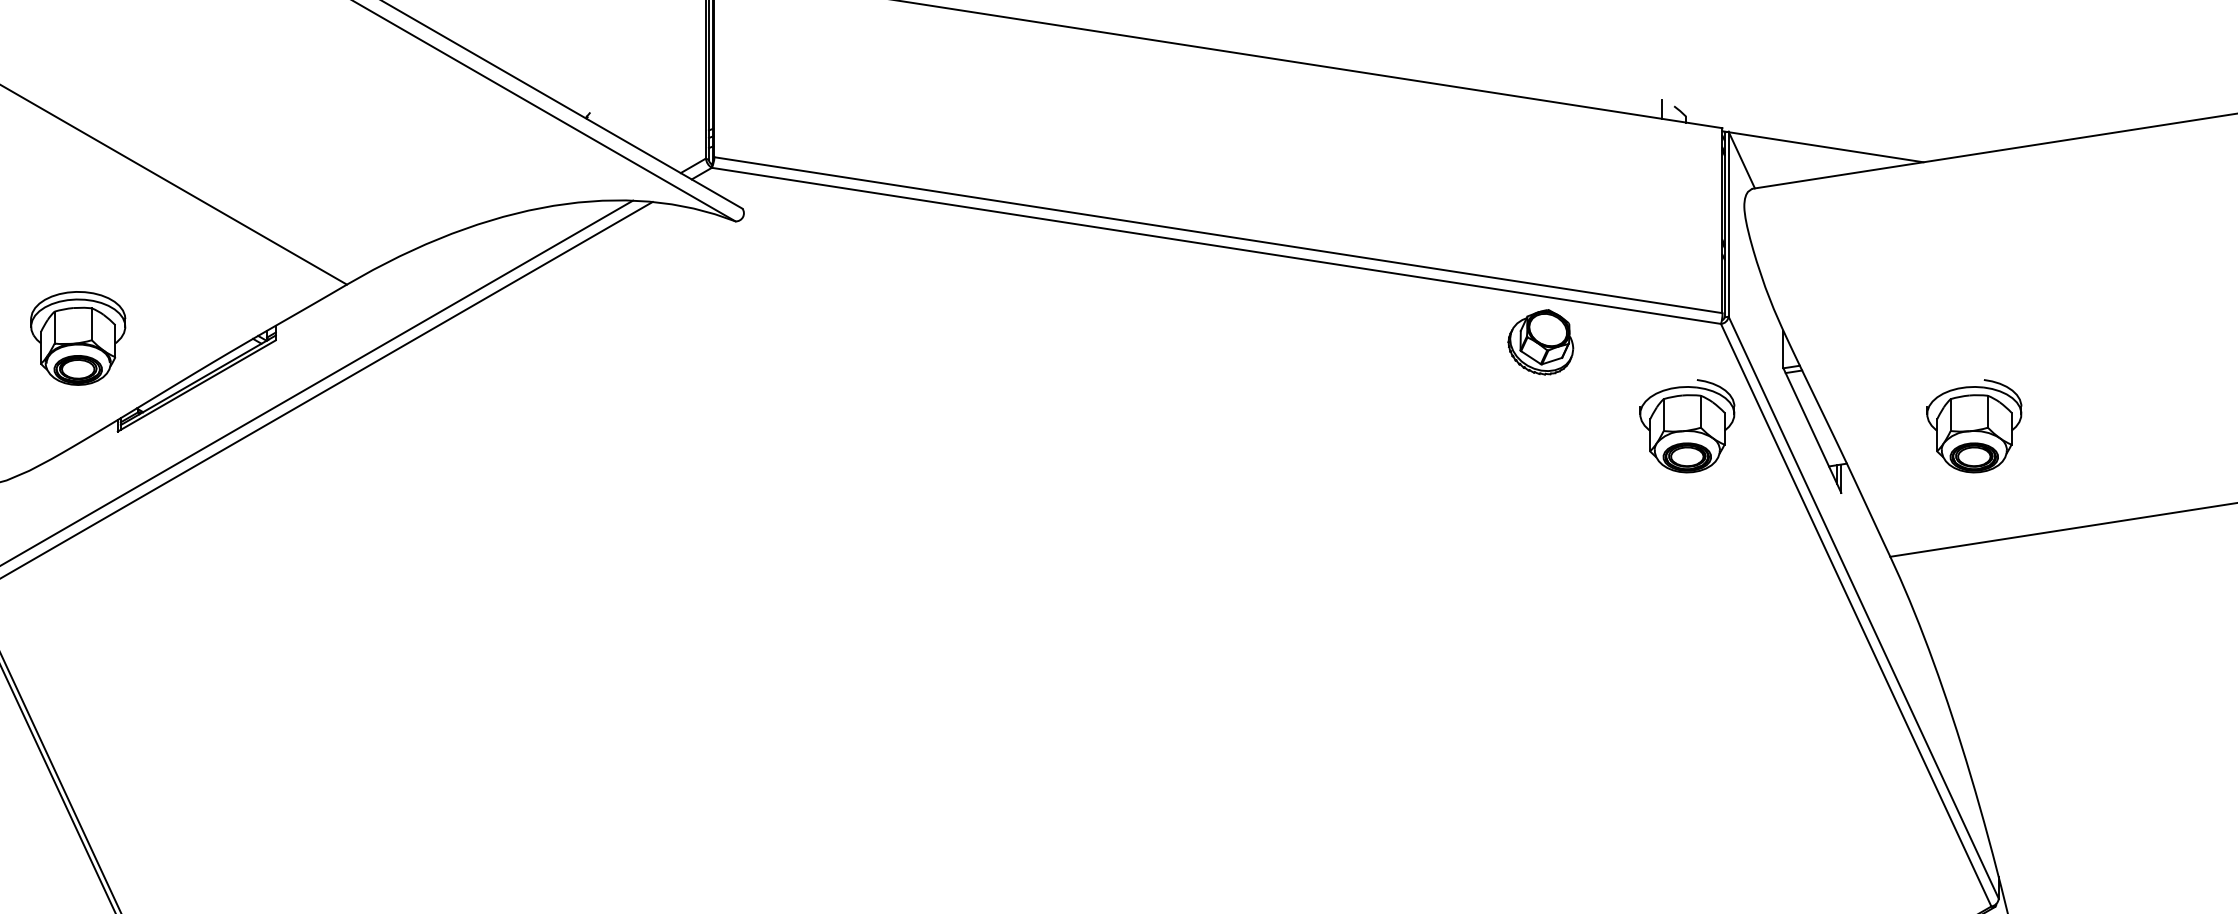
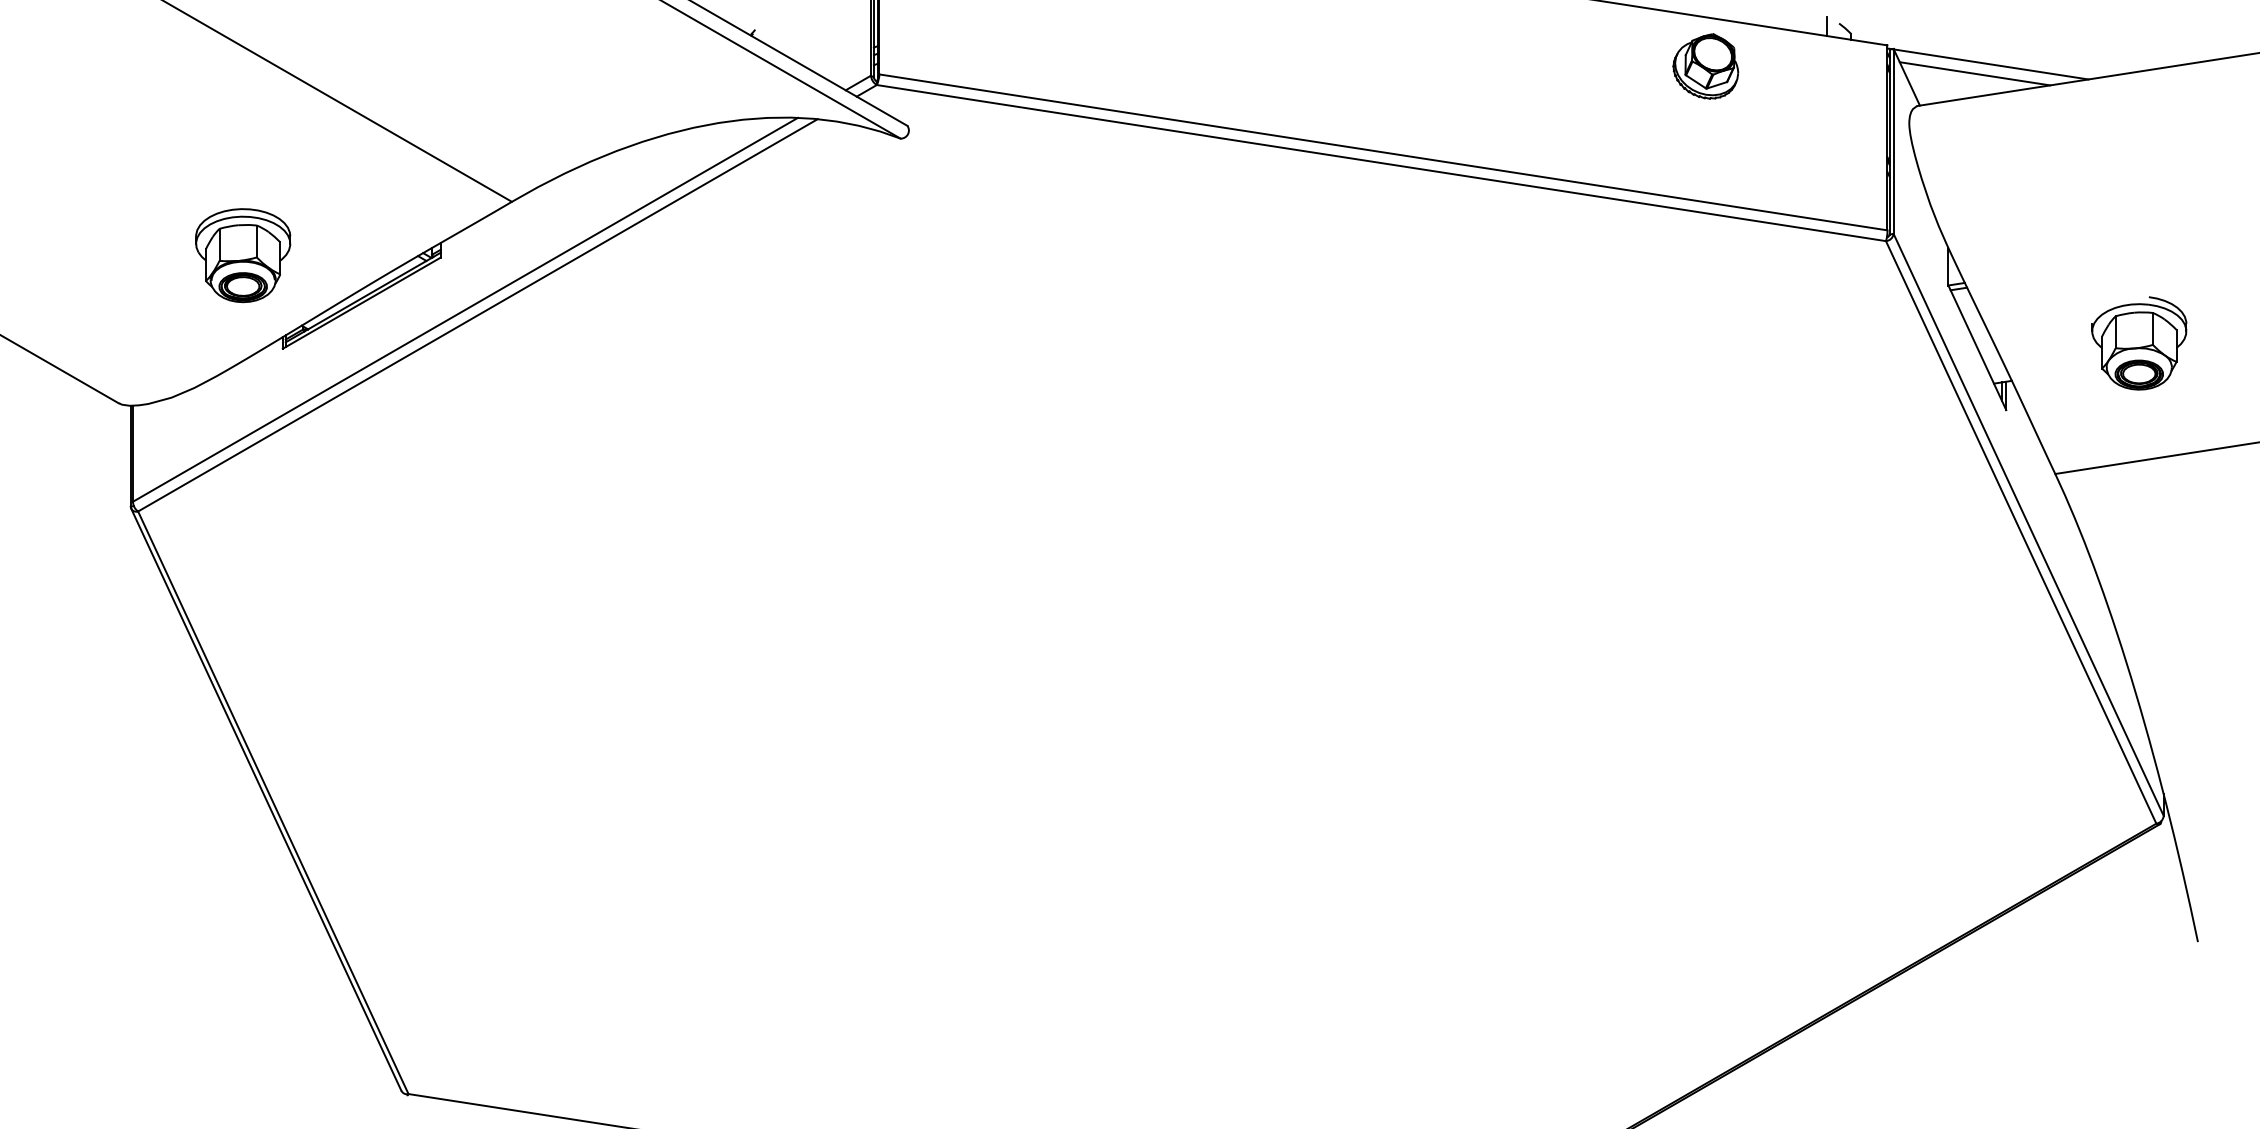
line: (1809, 156) -> (1974, 73), added
part: (1540, 342) -> (1705, 66), moved
part: (1687, 426) -> (1852, 343), removed

